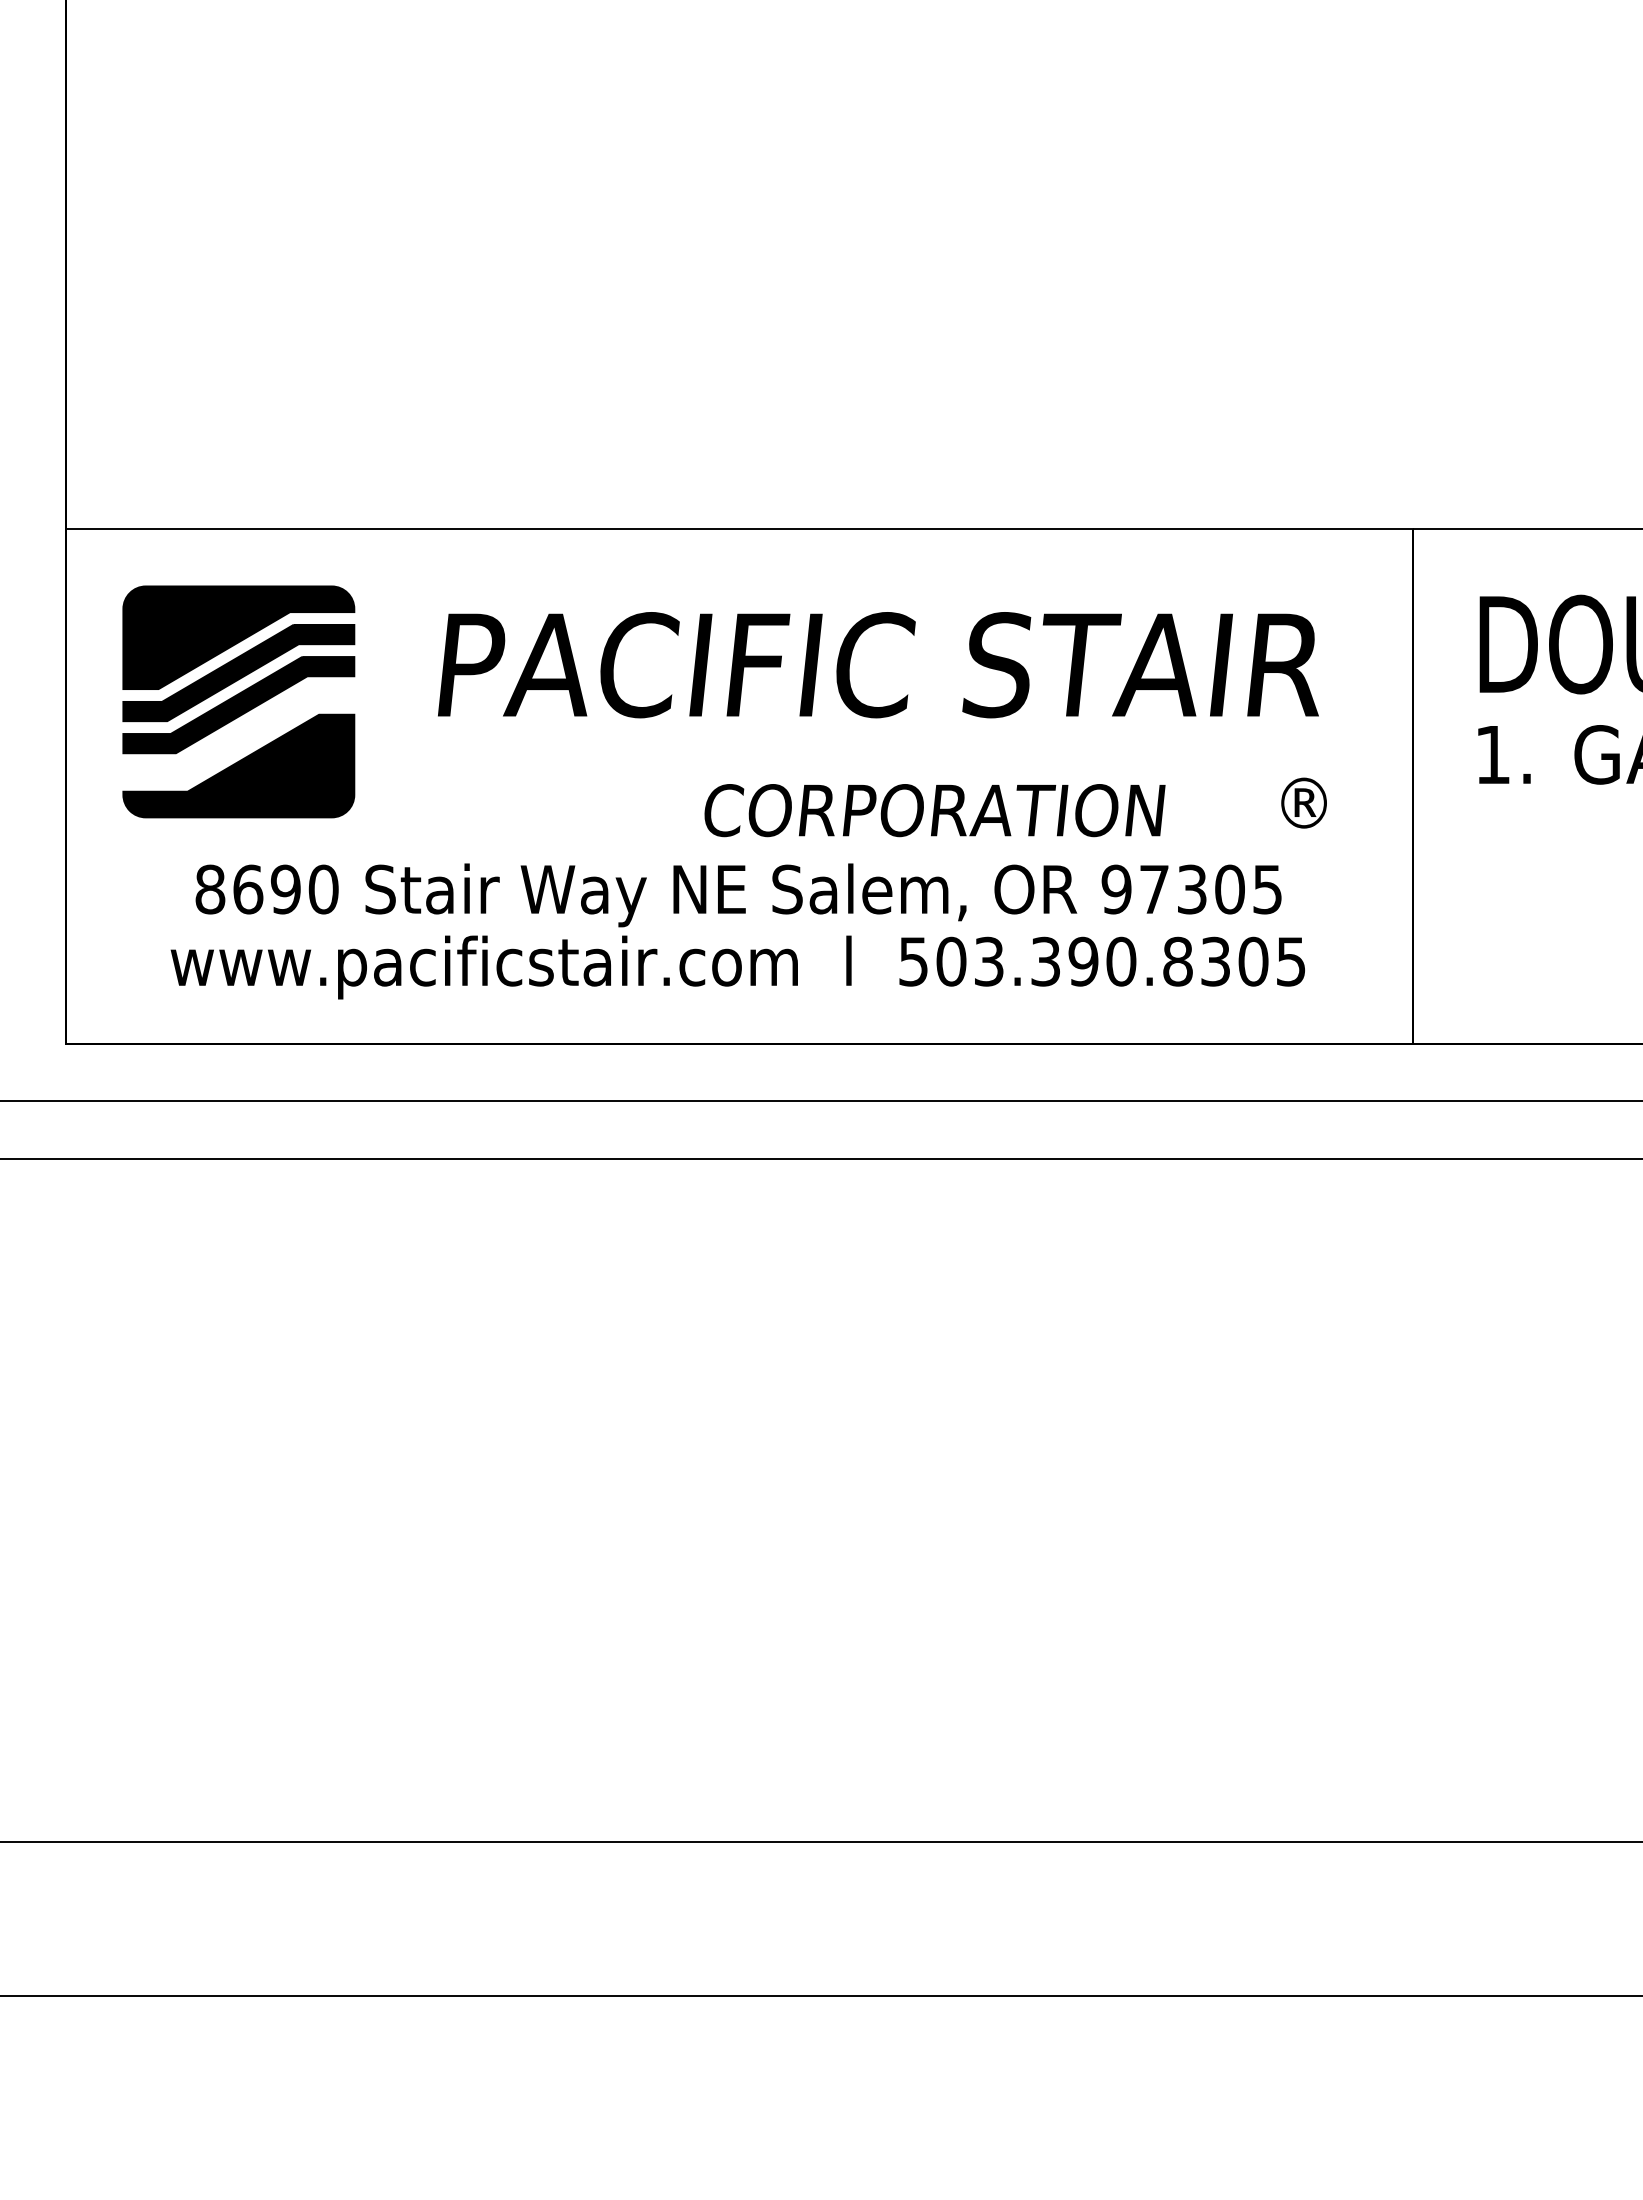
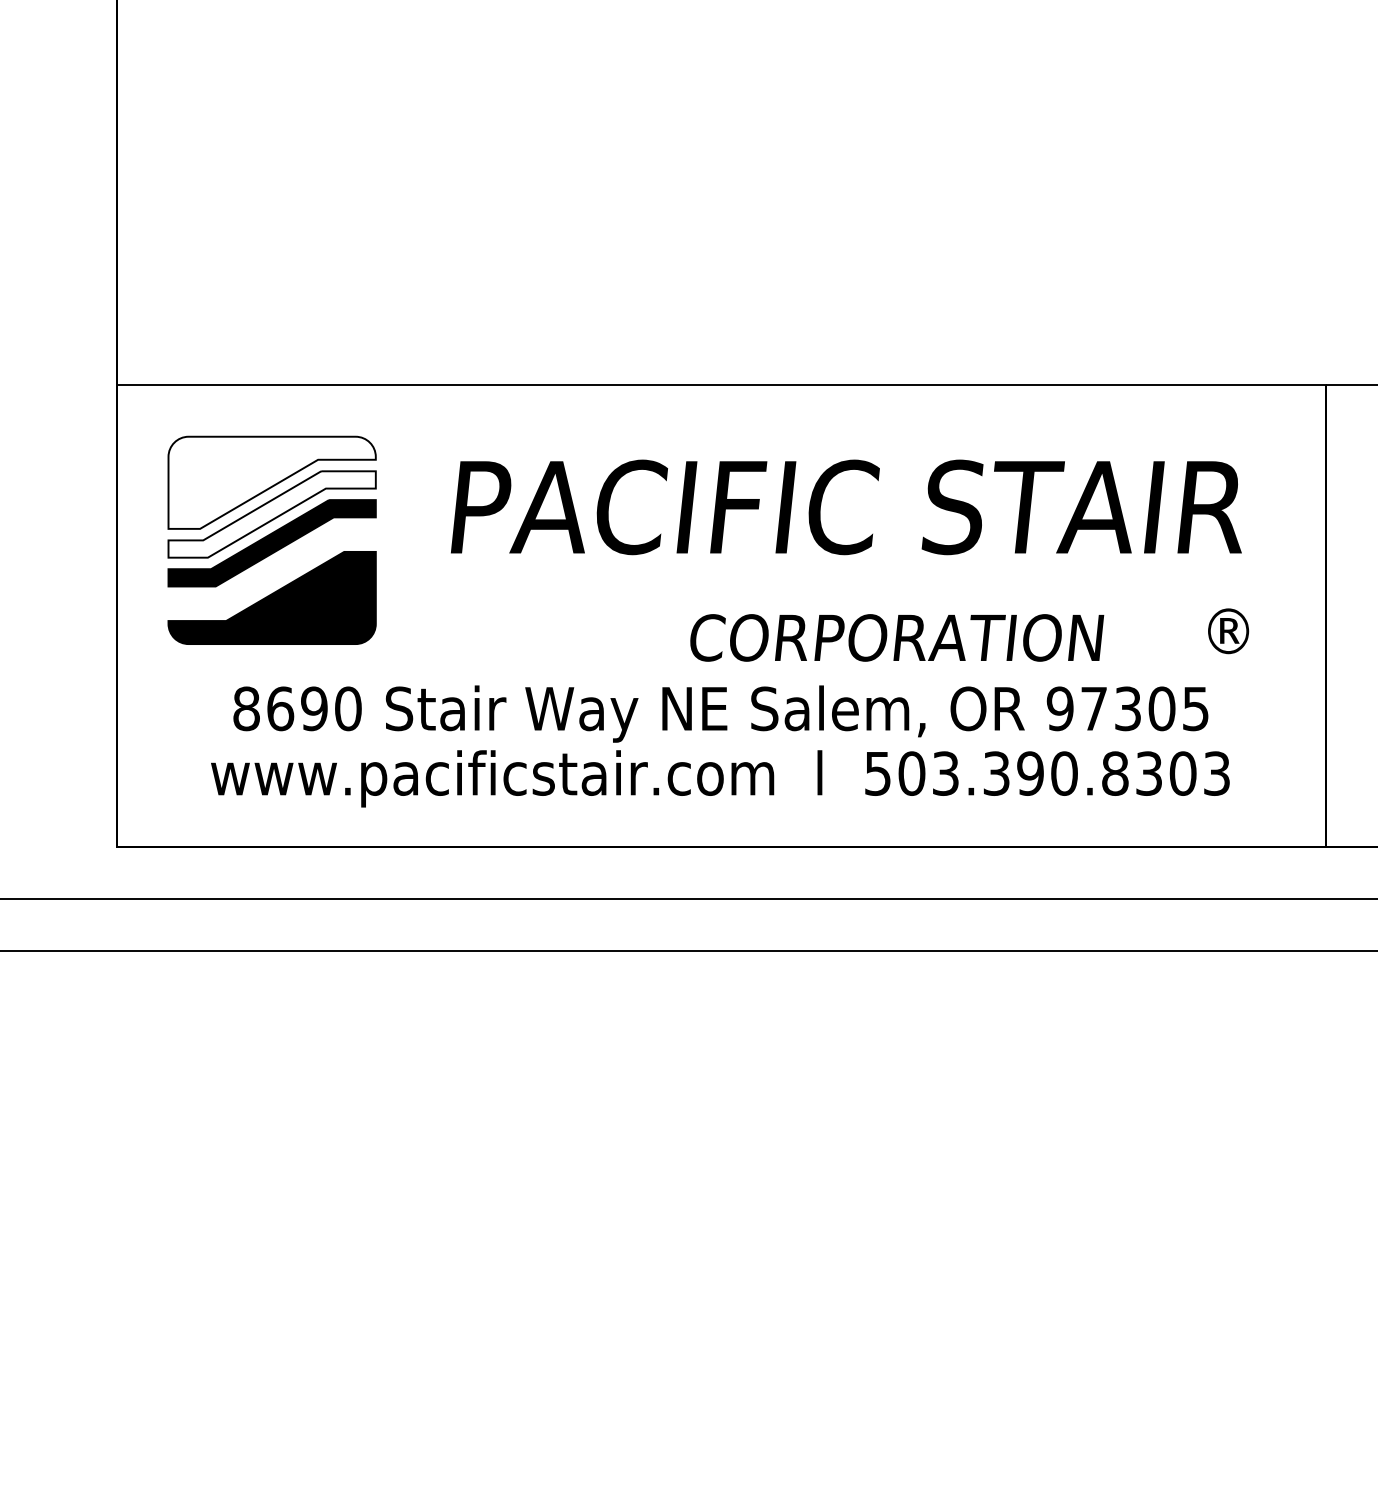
fill: (238, 637) -> (271, 482), removed
fill: (238, 672) -> (271, 513), removed
text: (1291, 960) -> (1217, 772), 503.390.8305 -> 503.390.8303

